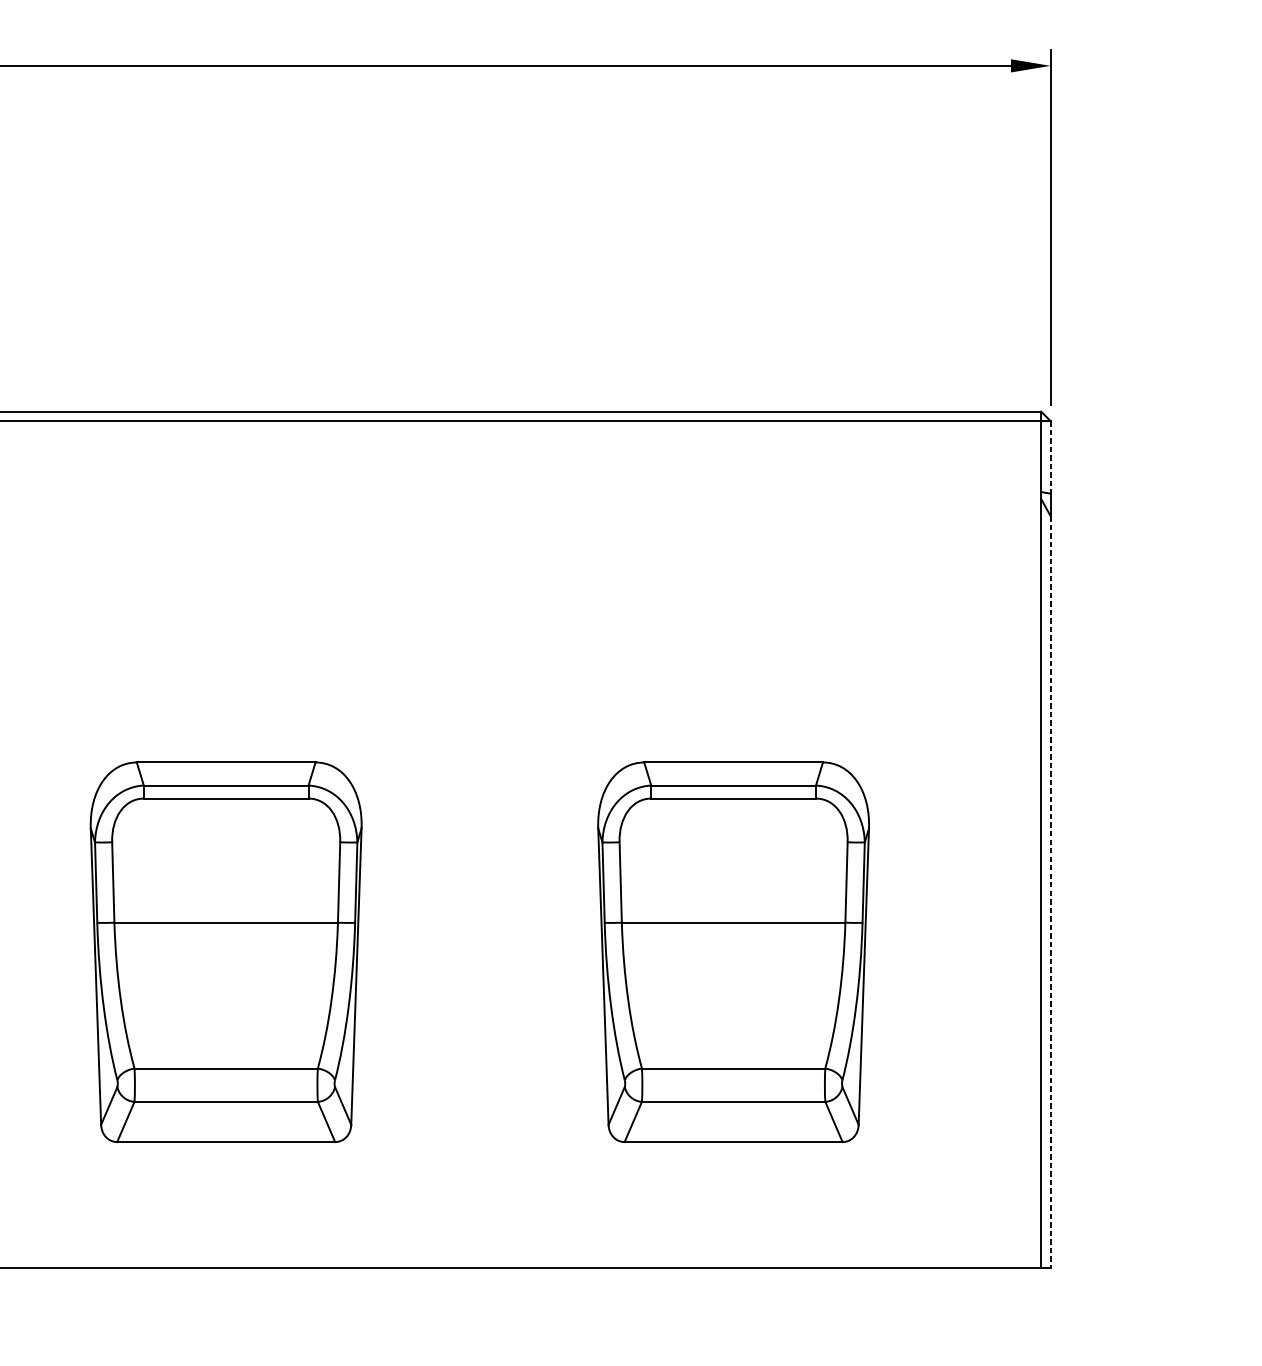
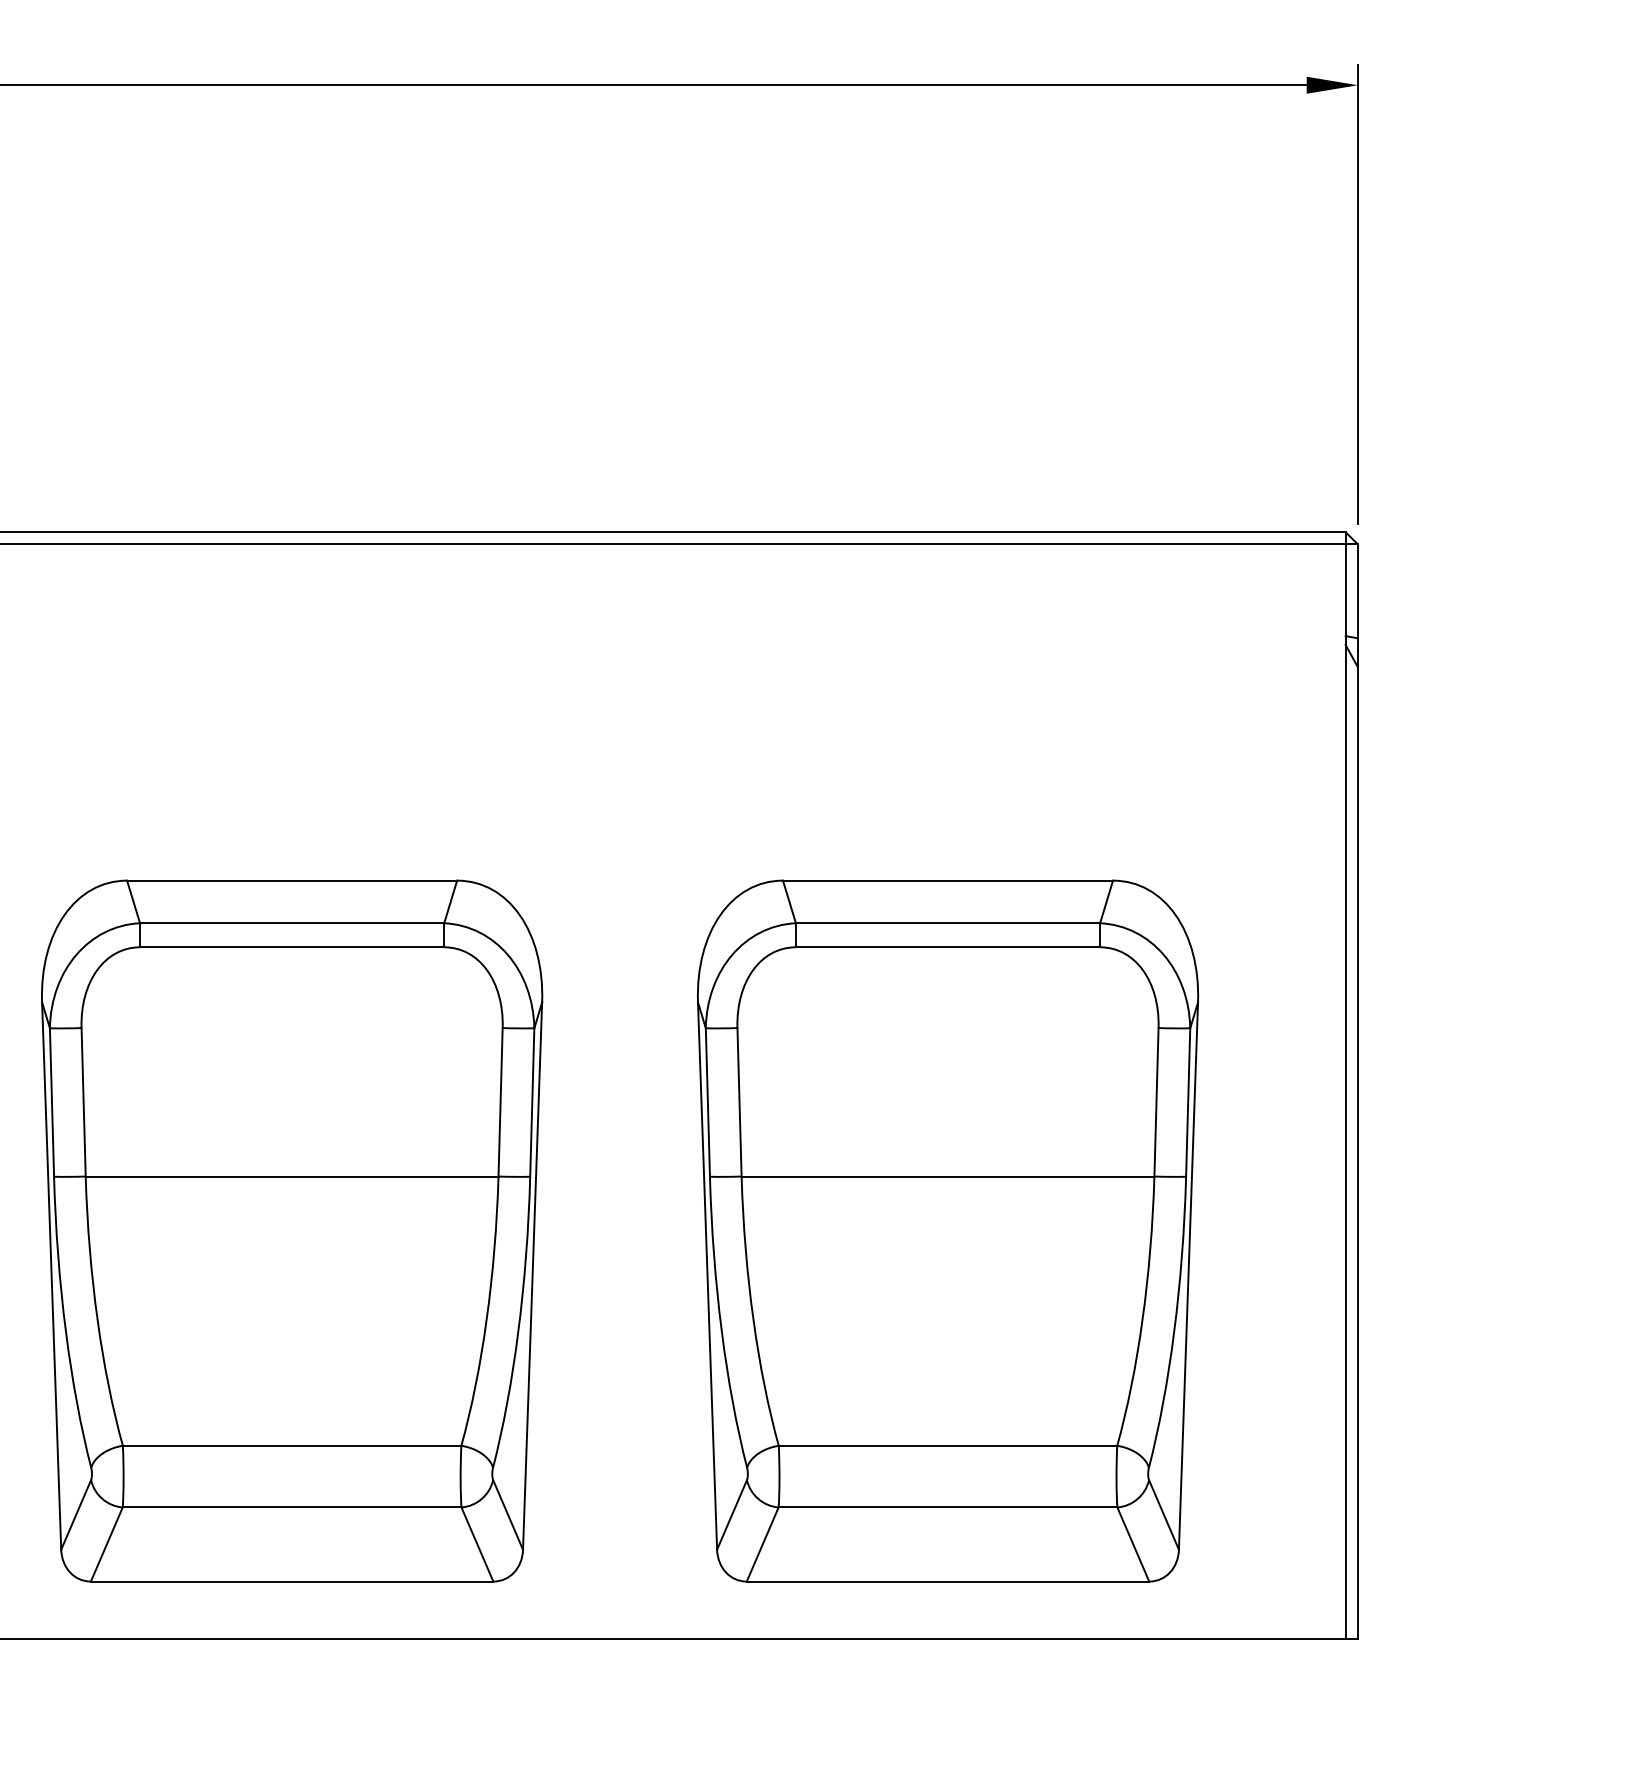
line: (1050, 457) -> (1357, 591), dashed -> solid
line: (1050, 892) -> (1357, 1153), dashed -> solid
part: (226, 951) -> (292, 1230), size x1.43
part: (733, 951) -> (948, 1230), size x1.43

